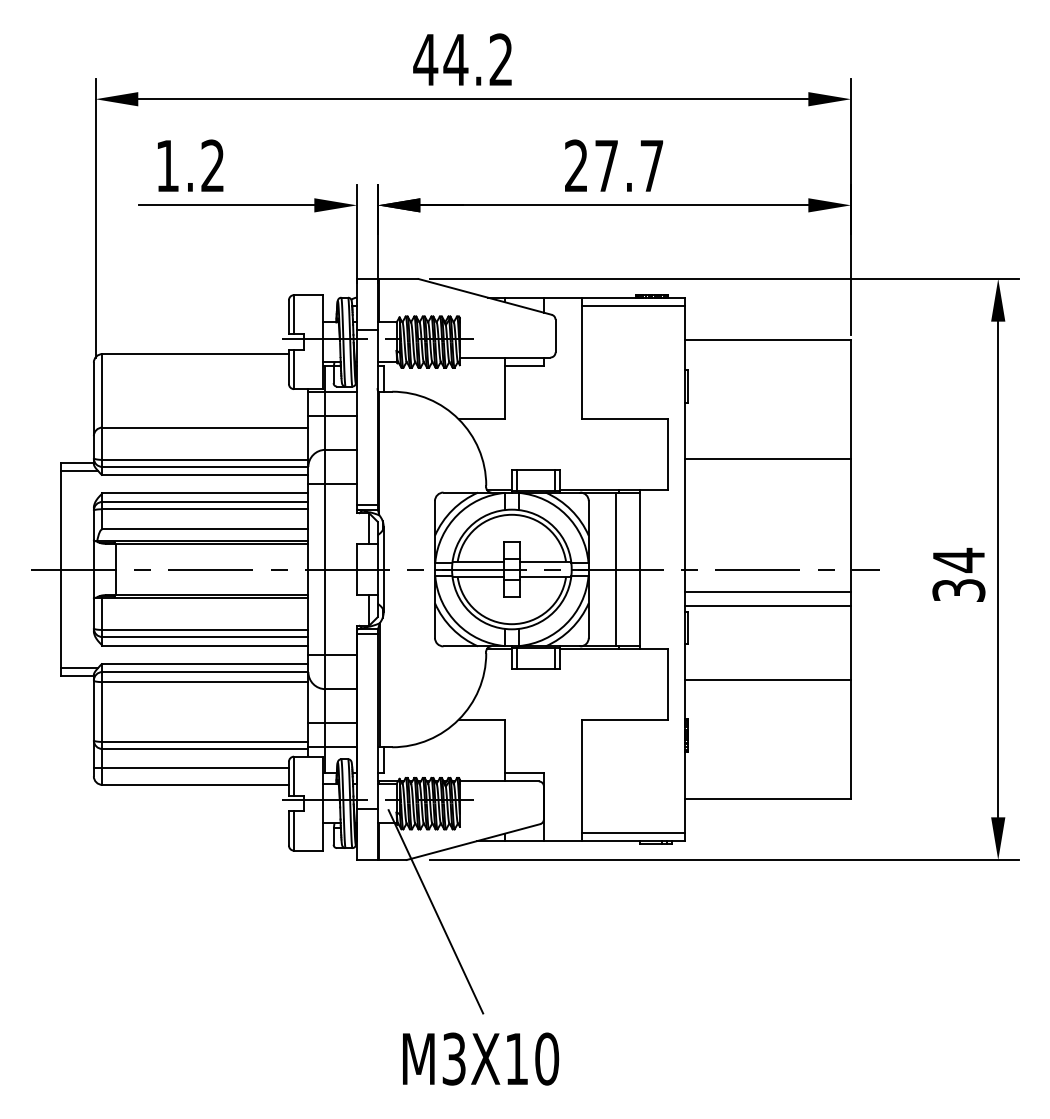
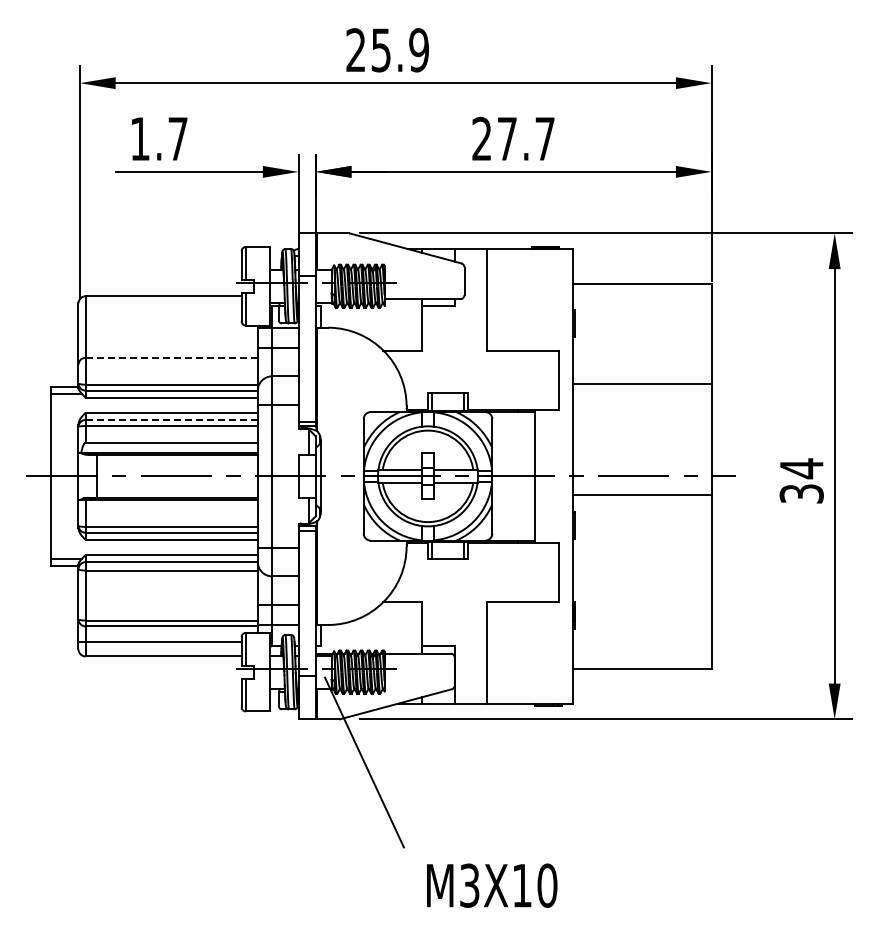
text: (462, 60) -> (386, 50), 44.2 -> 25.9
text: (212, 165) -> (177, 138), 1.2 -> 1.7
line: (633, 306) -> (529, 256), removed
line: (206, 427) -> (172, 357), solid -> dashed
line: (206, 501) -> (172, 419), solid -> dashed
line: (616, 569) -> (515, 476), removed
line: (768, 606) -> (642, 507), removed
line: (768, 679) -> (642, 568), removed
line: (633, 832) -> (529, 696), removed
text: (481, 1058) -> (492, 885), moved

